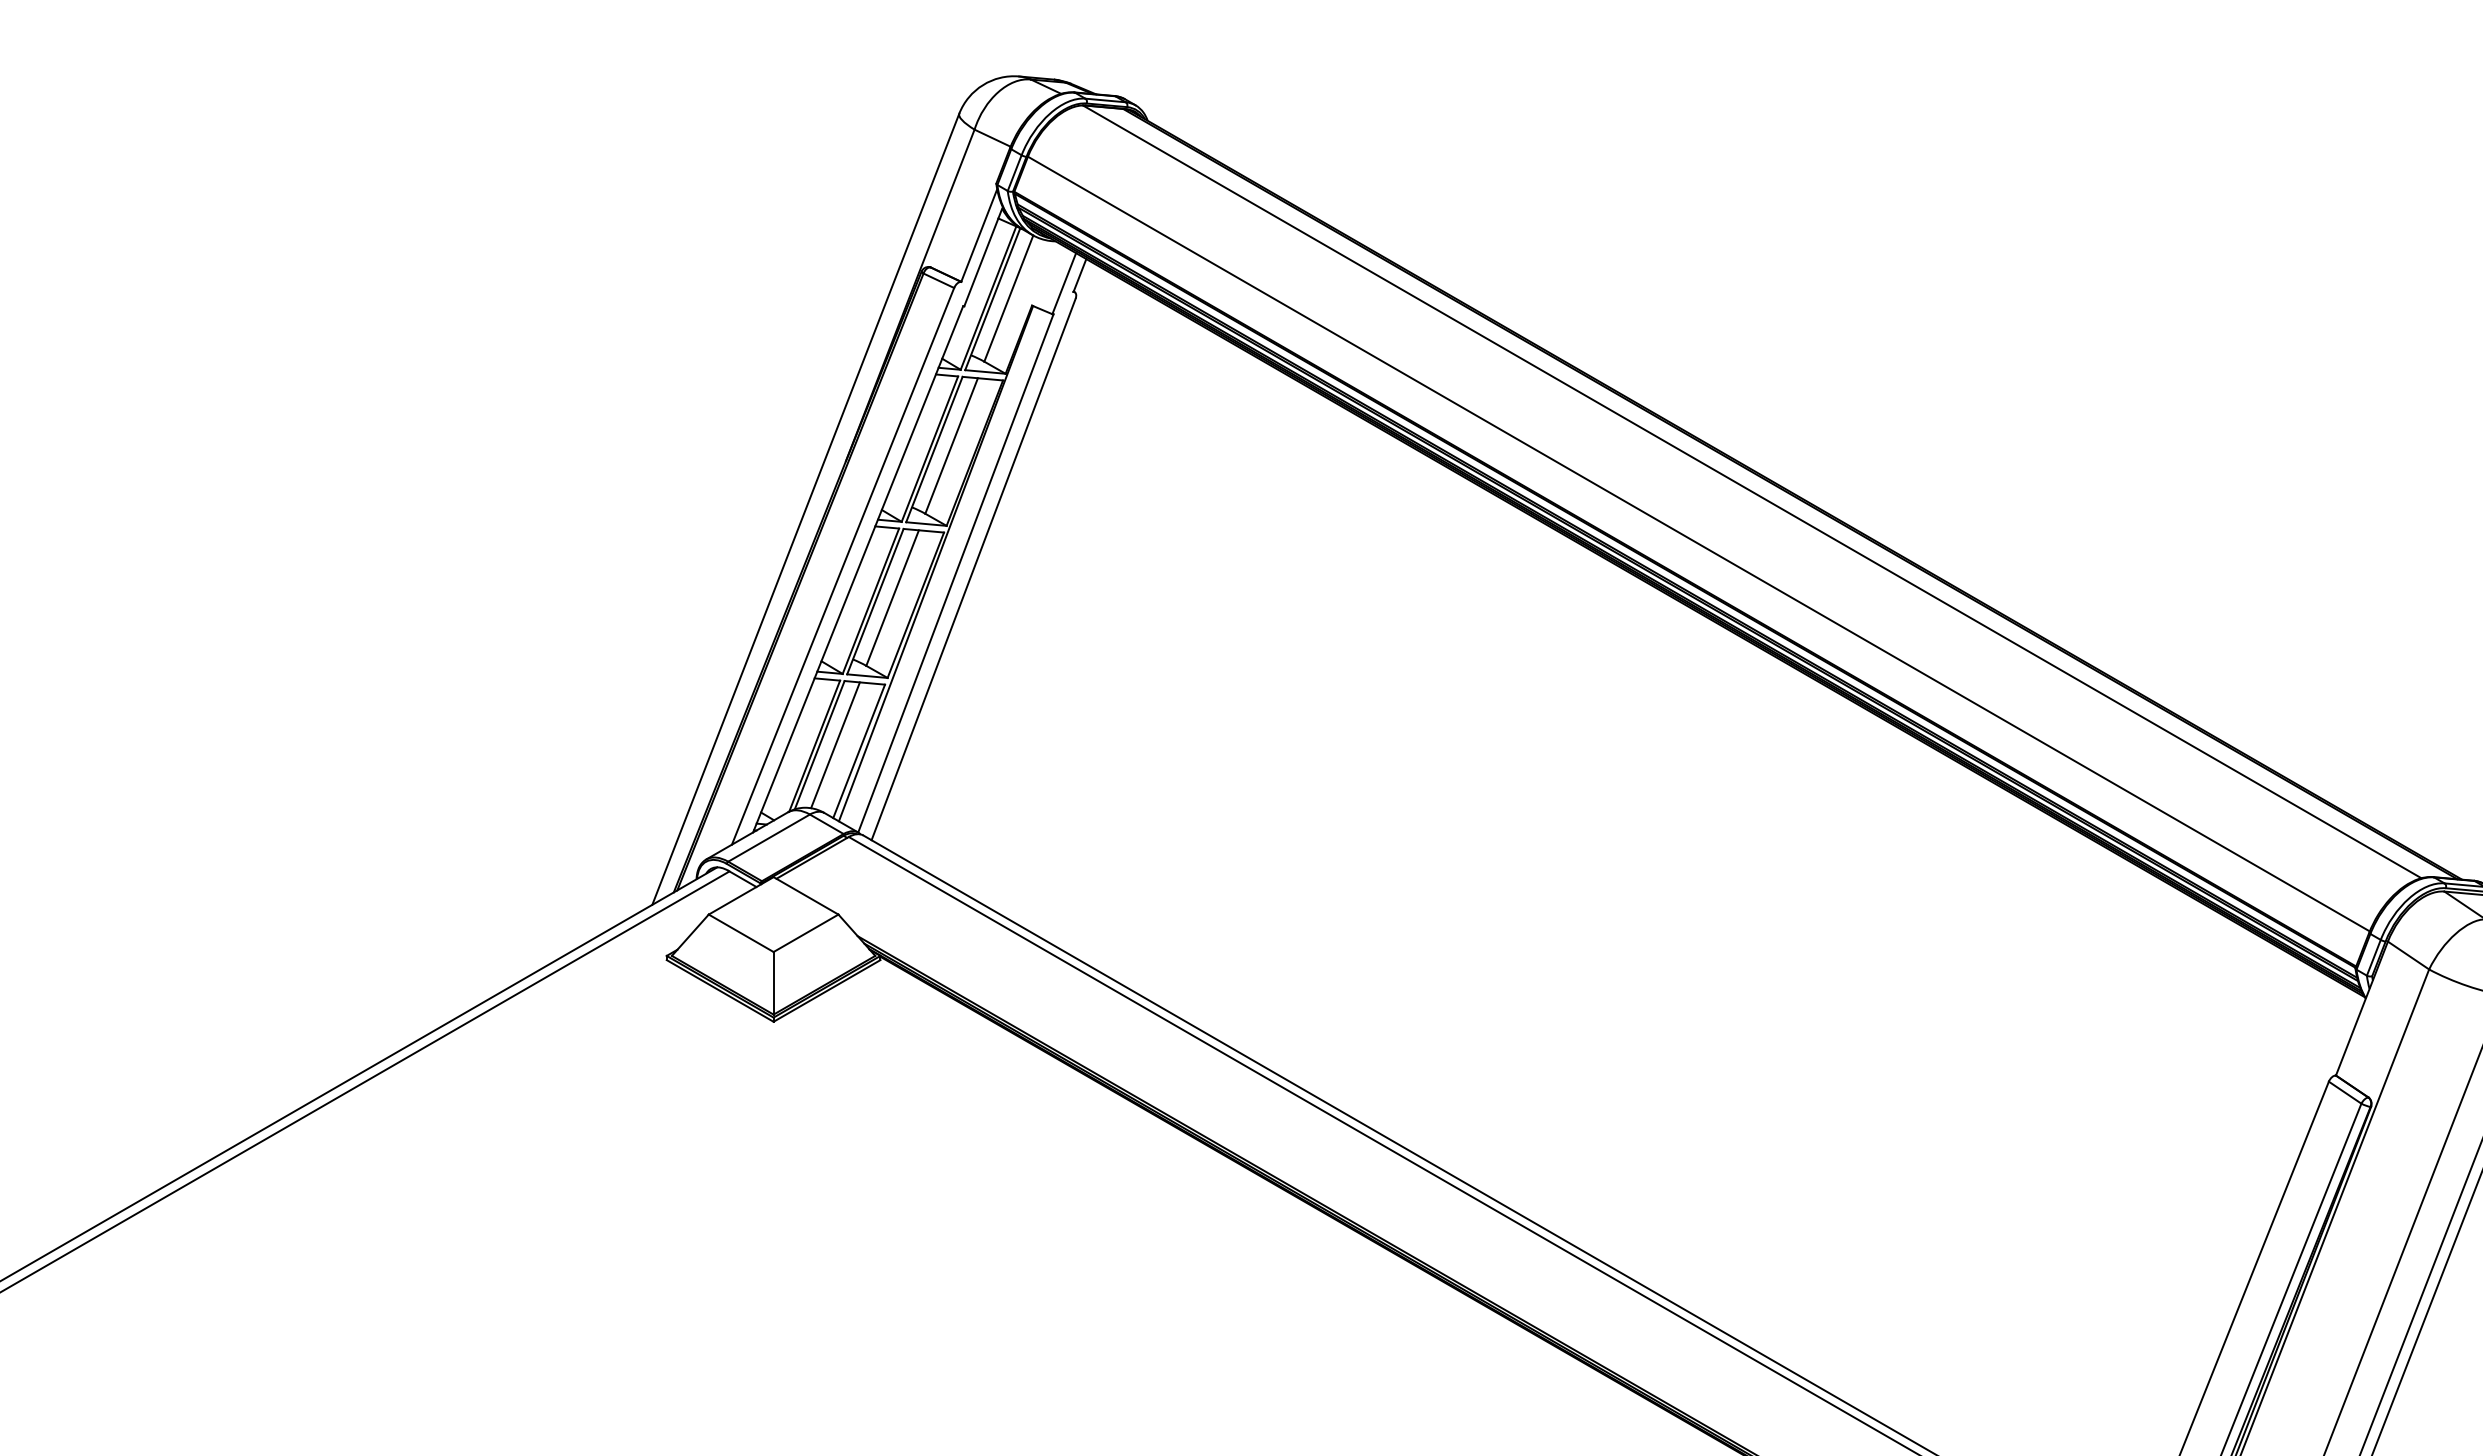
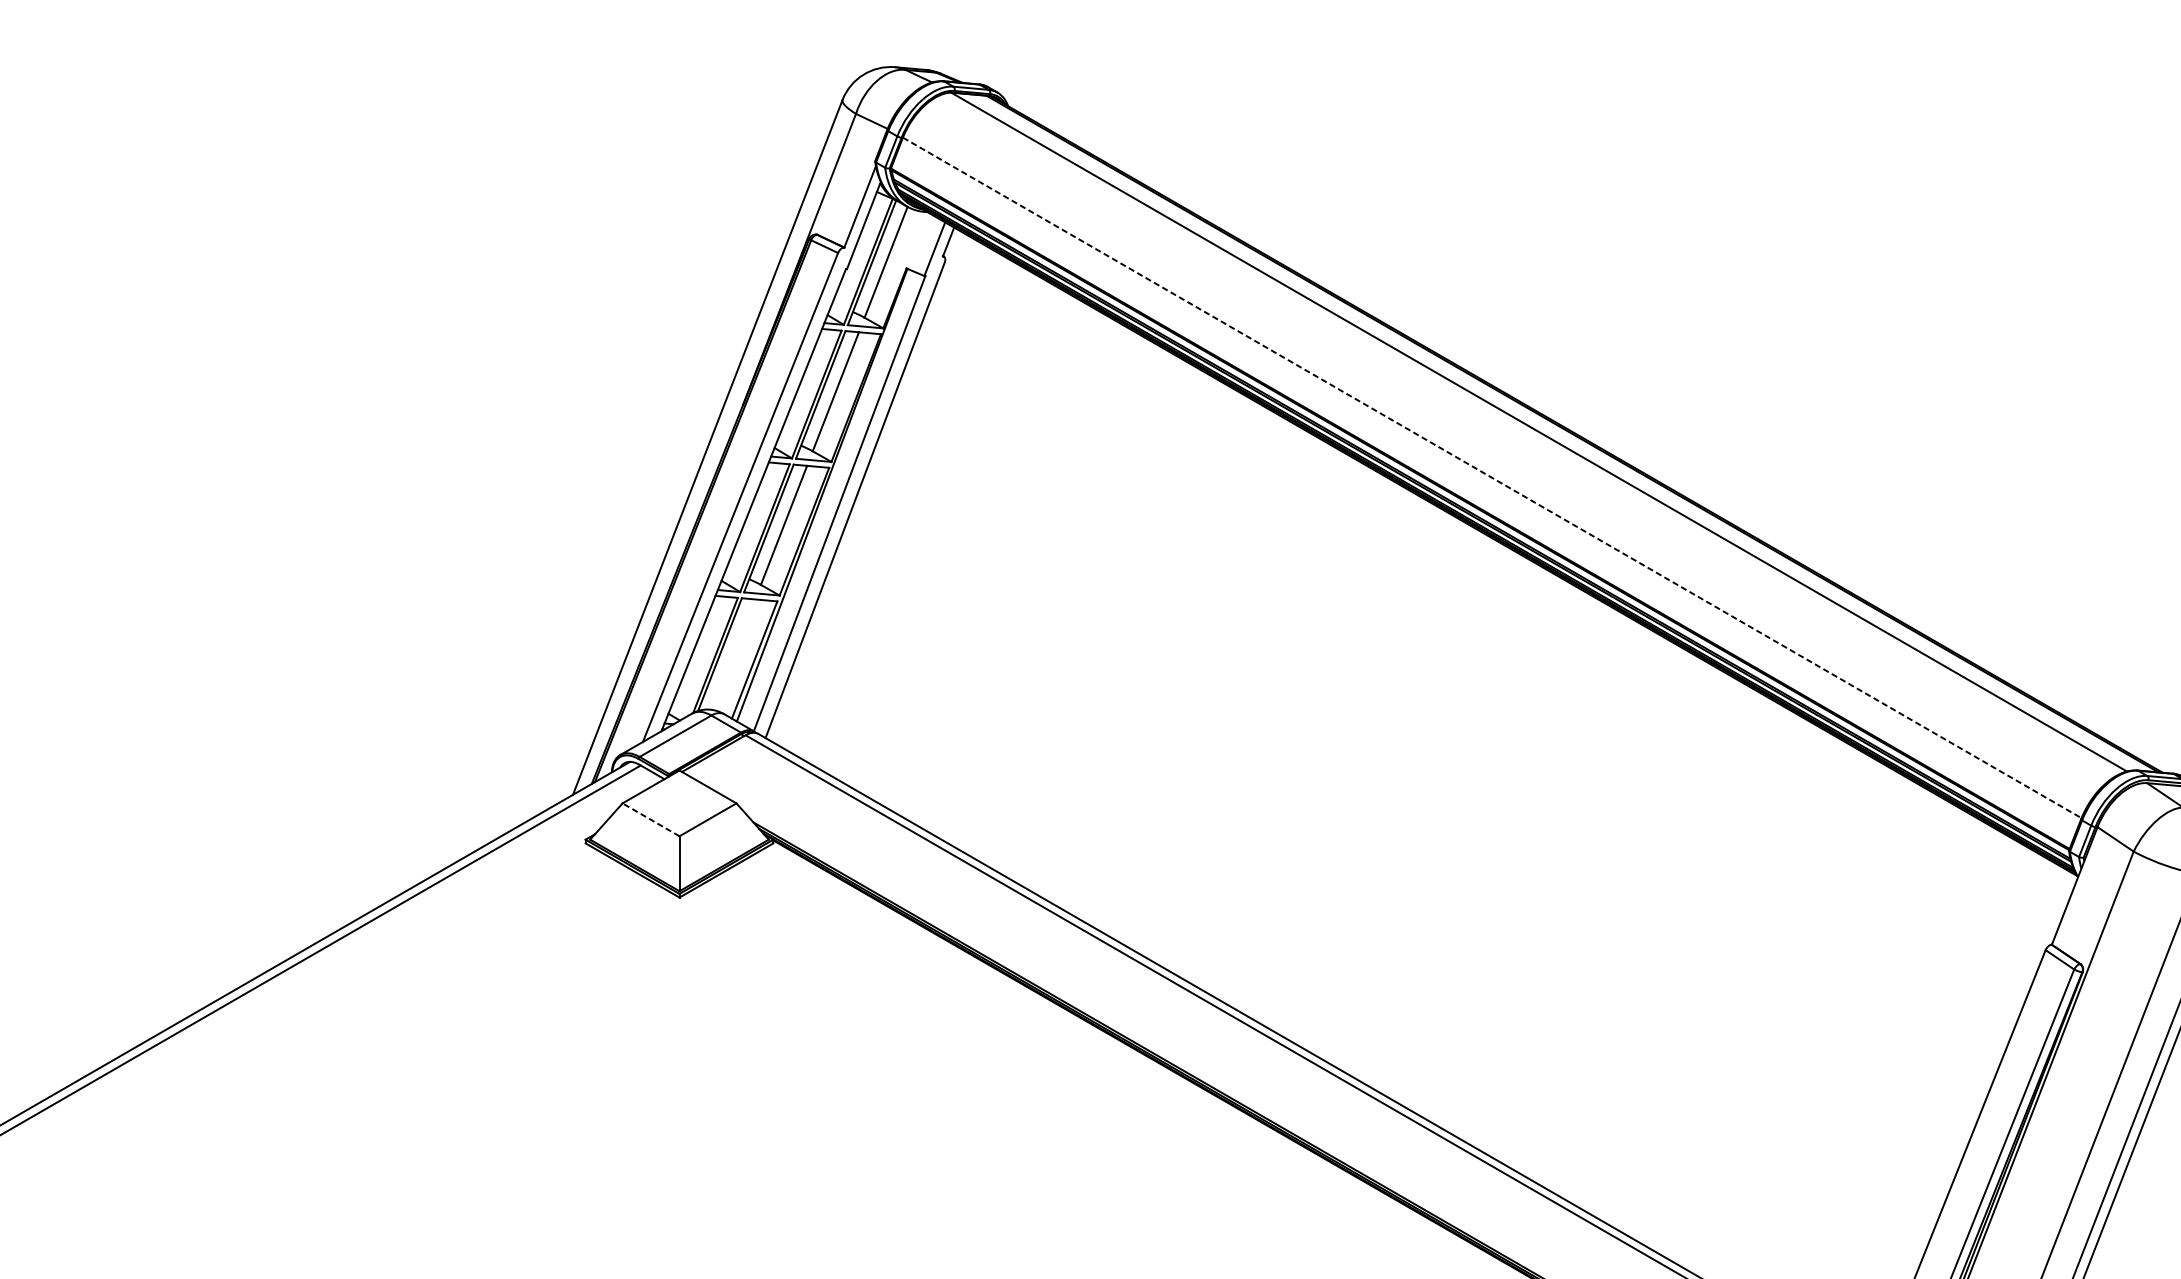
line: (1698, 544) -> (1491, 478), solid -> dashed
line: (835, 745) -> (733, 654), removed
line: (740, 933) -> (650, 820), solid -> dashed

